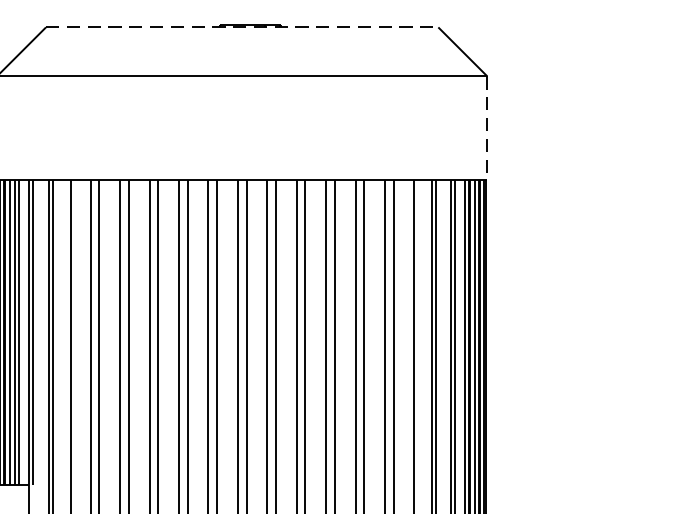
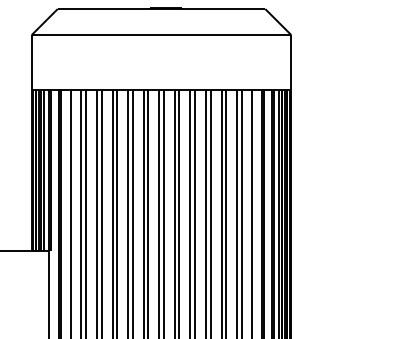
line: (242, 28) -> (161, 9), dashed -> solid
line: (487, 128) -> (291, 62), dashed -> solid

